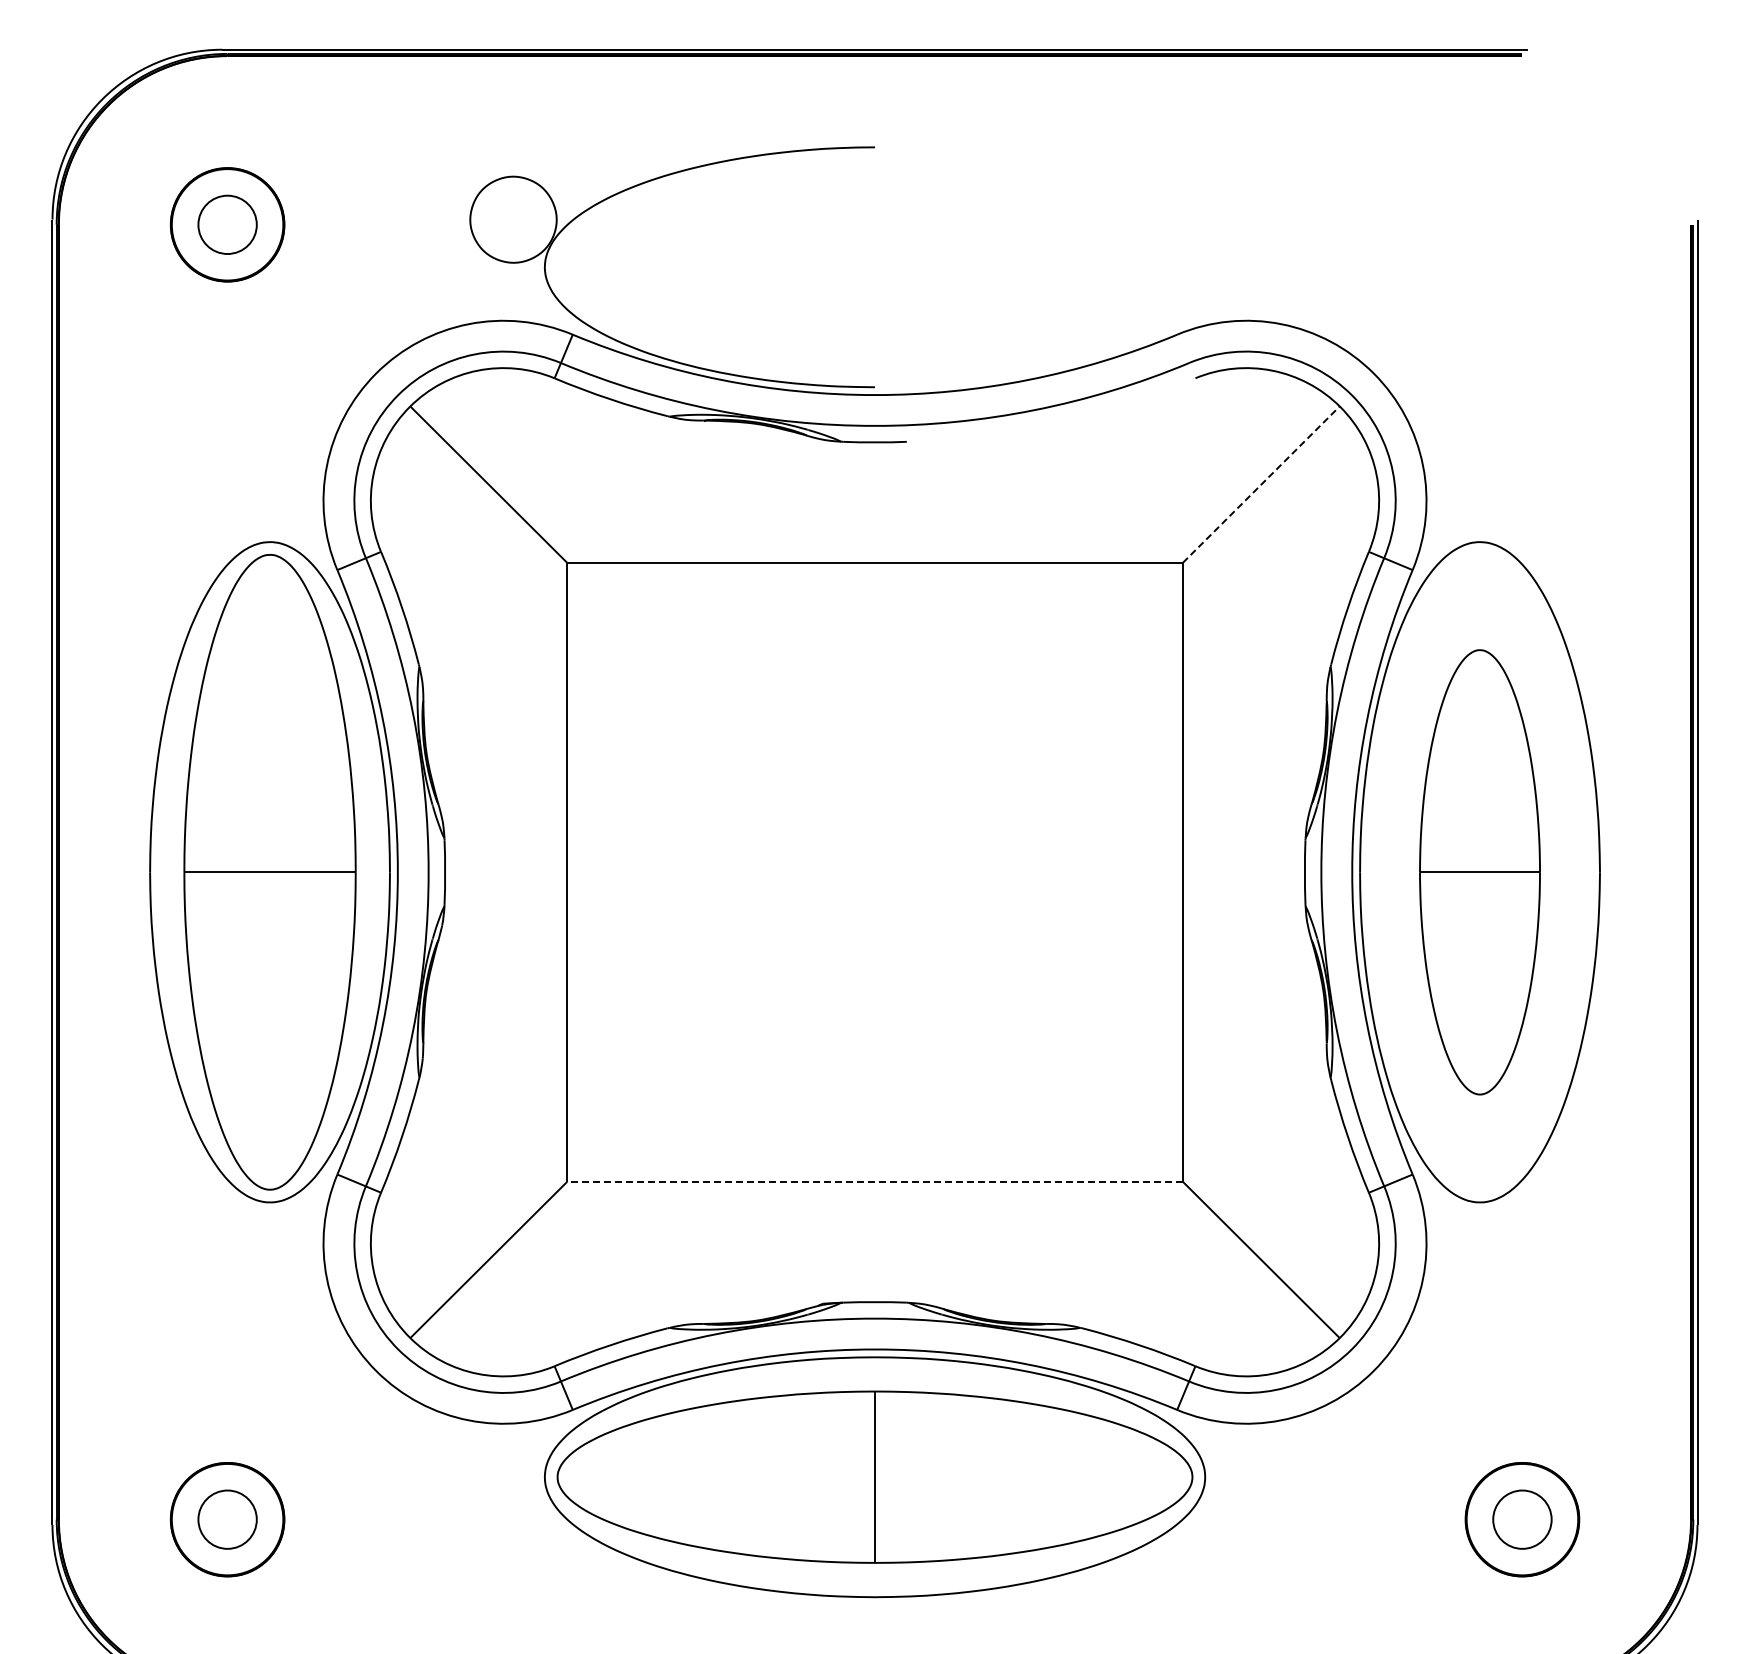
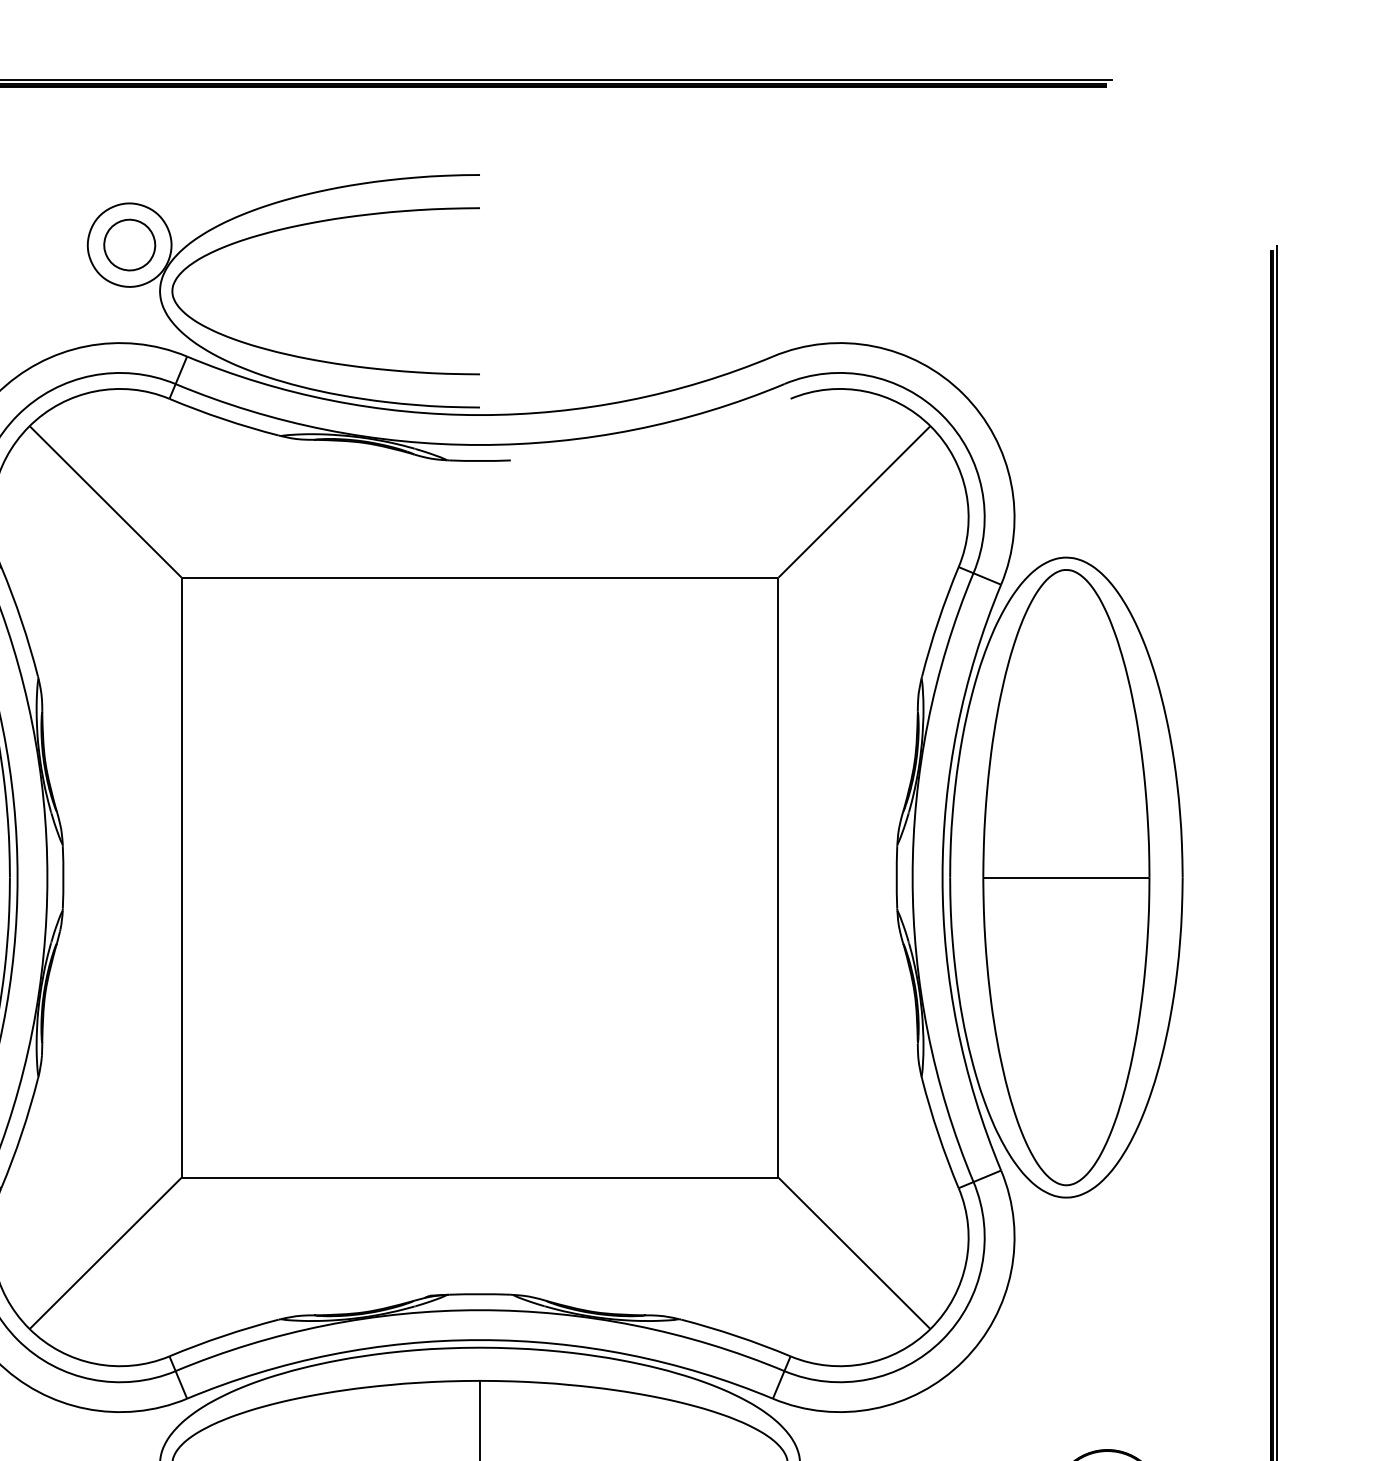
curve: (699, 198) -> (309, 224), added
part: (513, 219) -> (129, 244), added
line: (1261, 484) -> (854, 501), dashed -> solid
part: (1479, 872) -> (1065, 877), size x1.43
line: (875, 1181) -> (480, 1177), dashed -> solid

